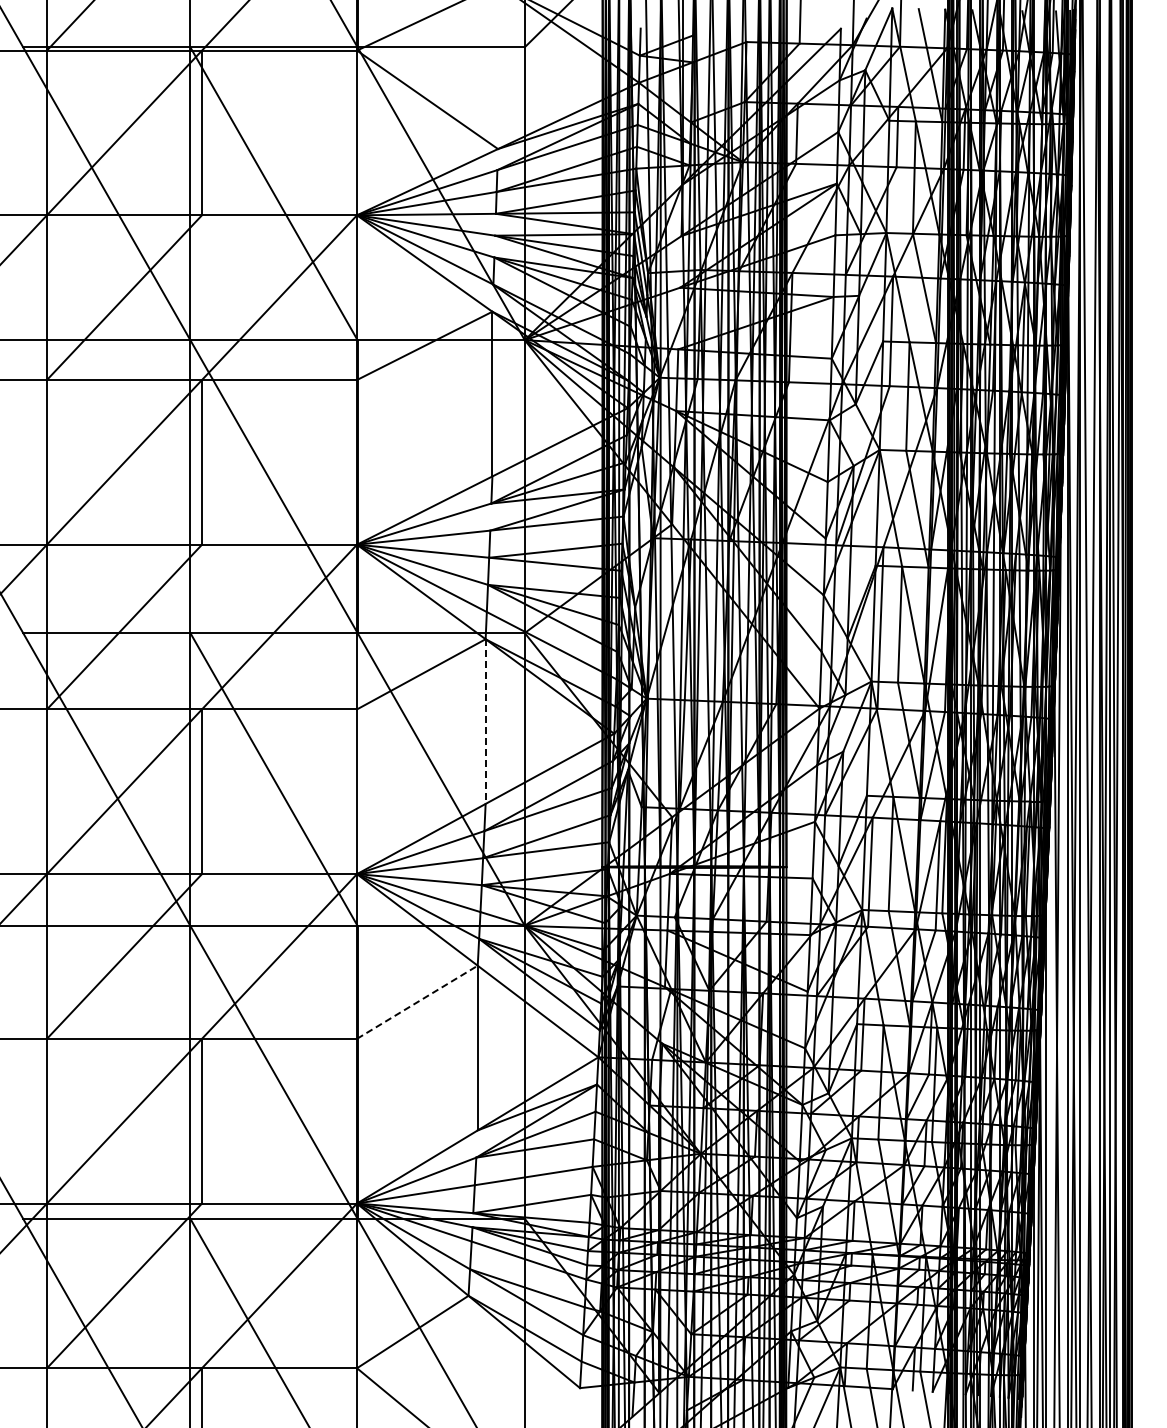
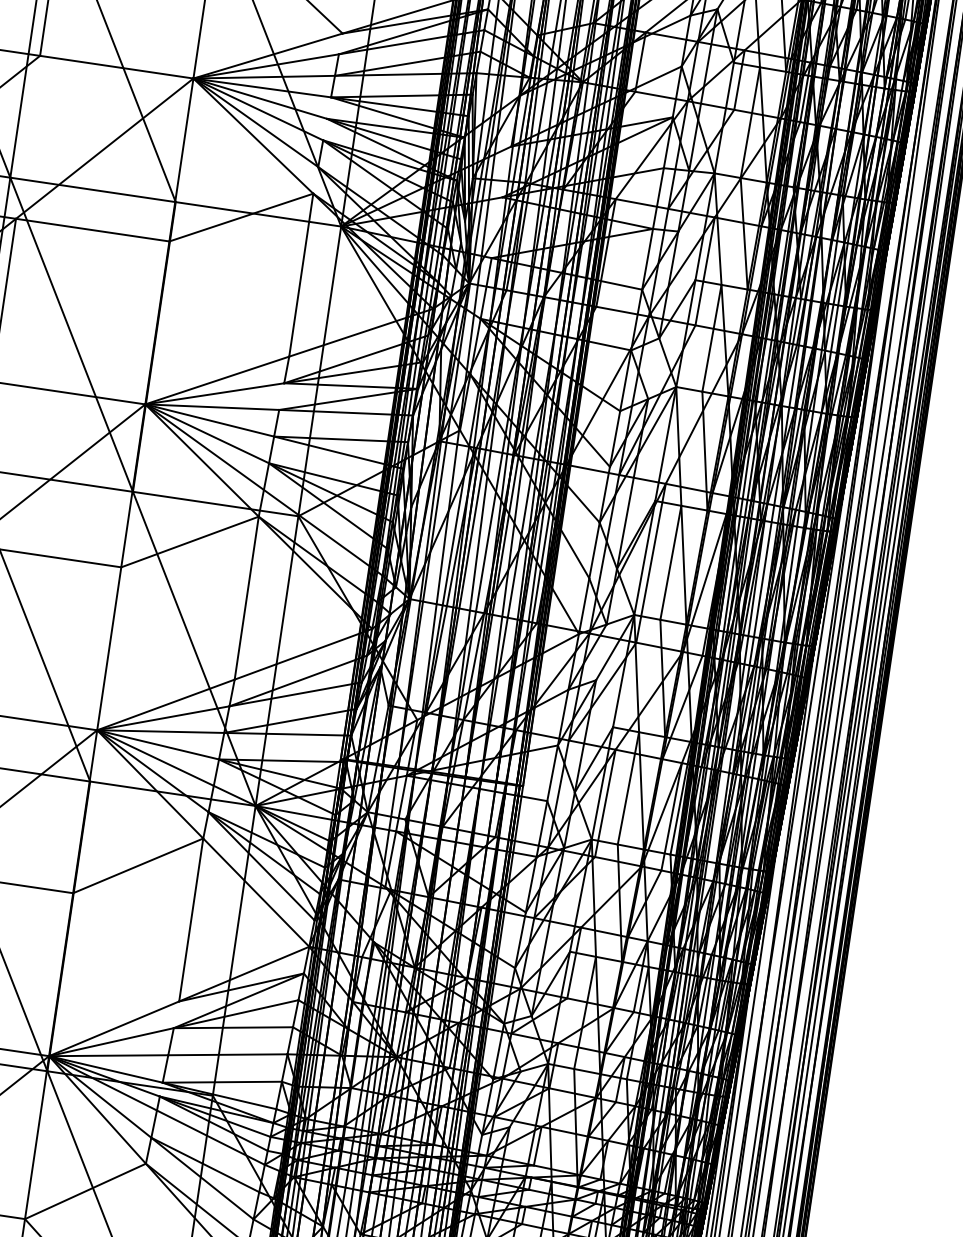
line: (485, 722) -> (246, 599), dashed -> solid
line: (417, 1002) -> (138, 866), dashed -> solid

